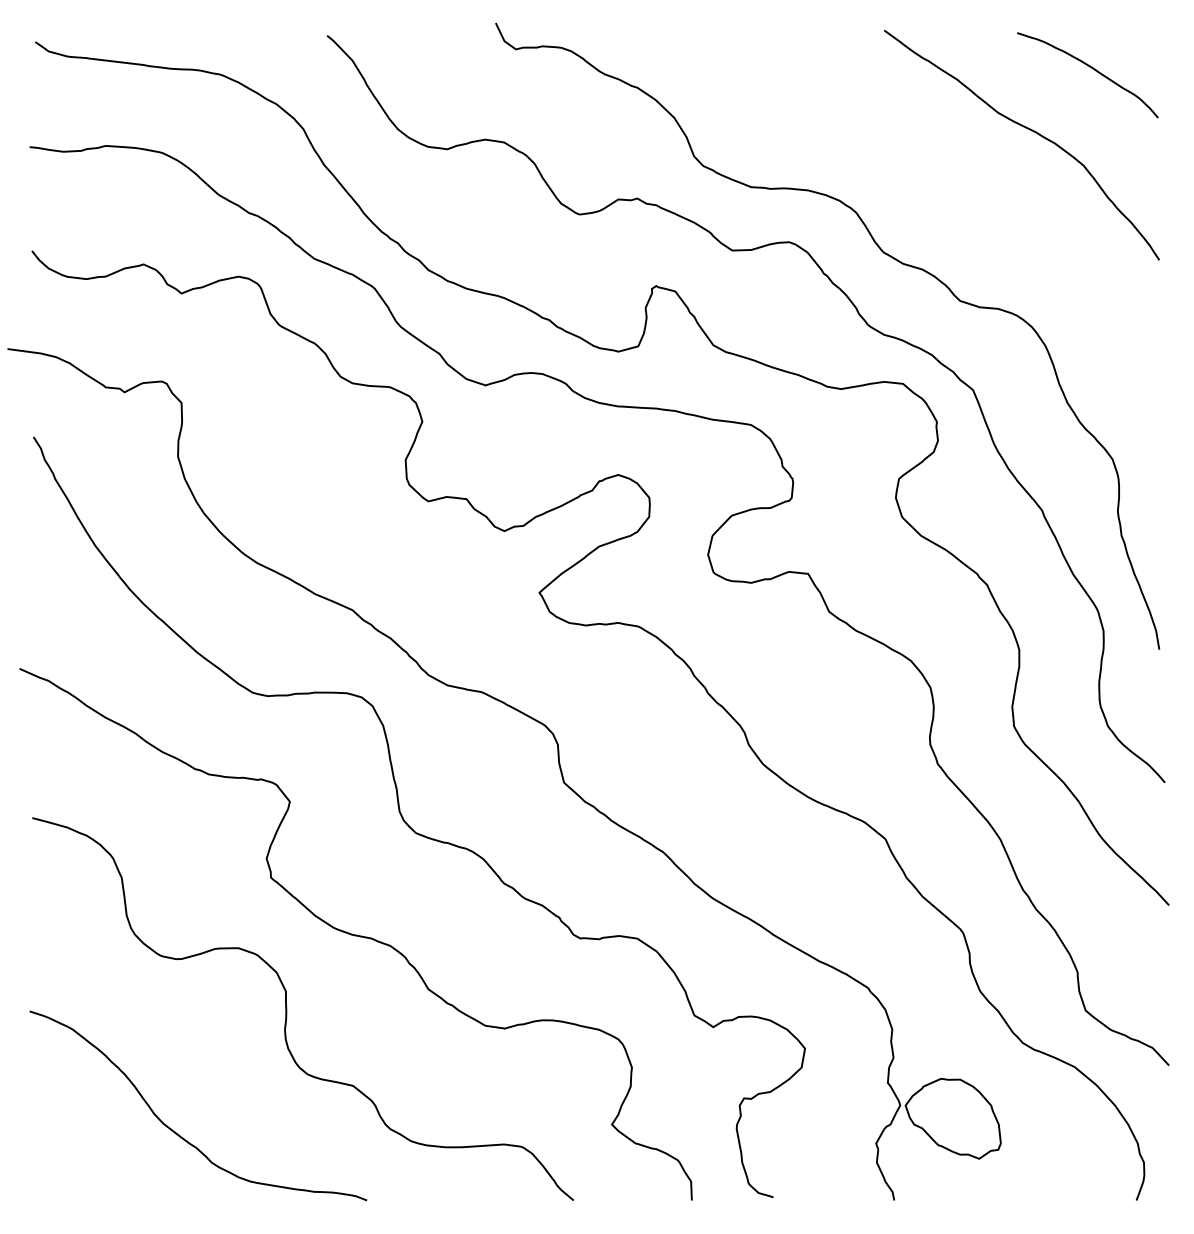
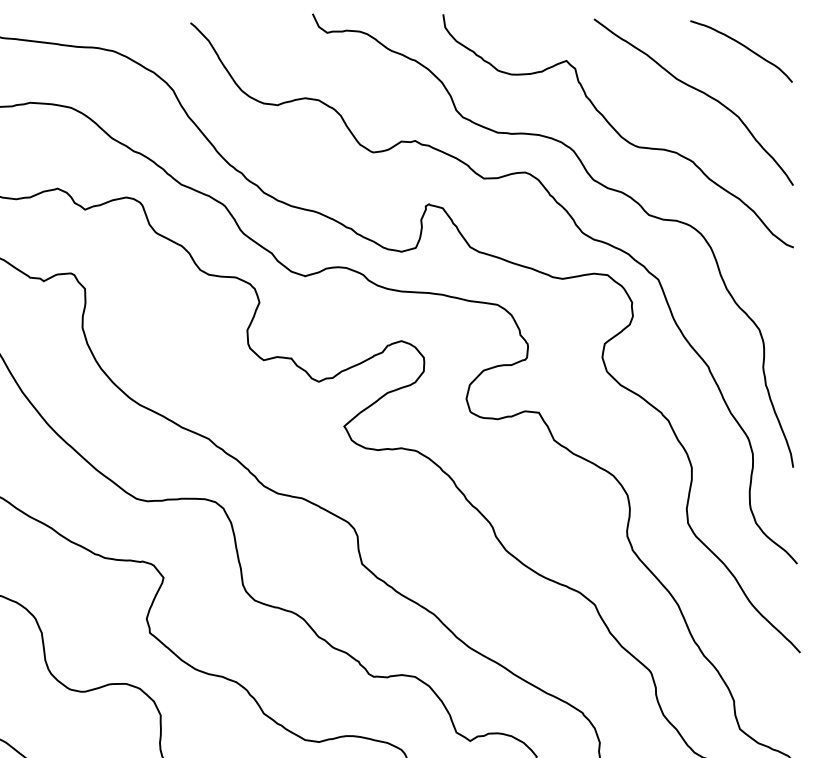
curve: (916, 185) -> (617, 131), added

